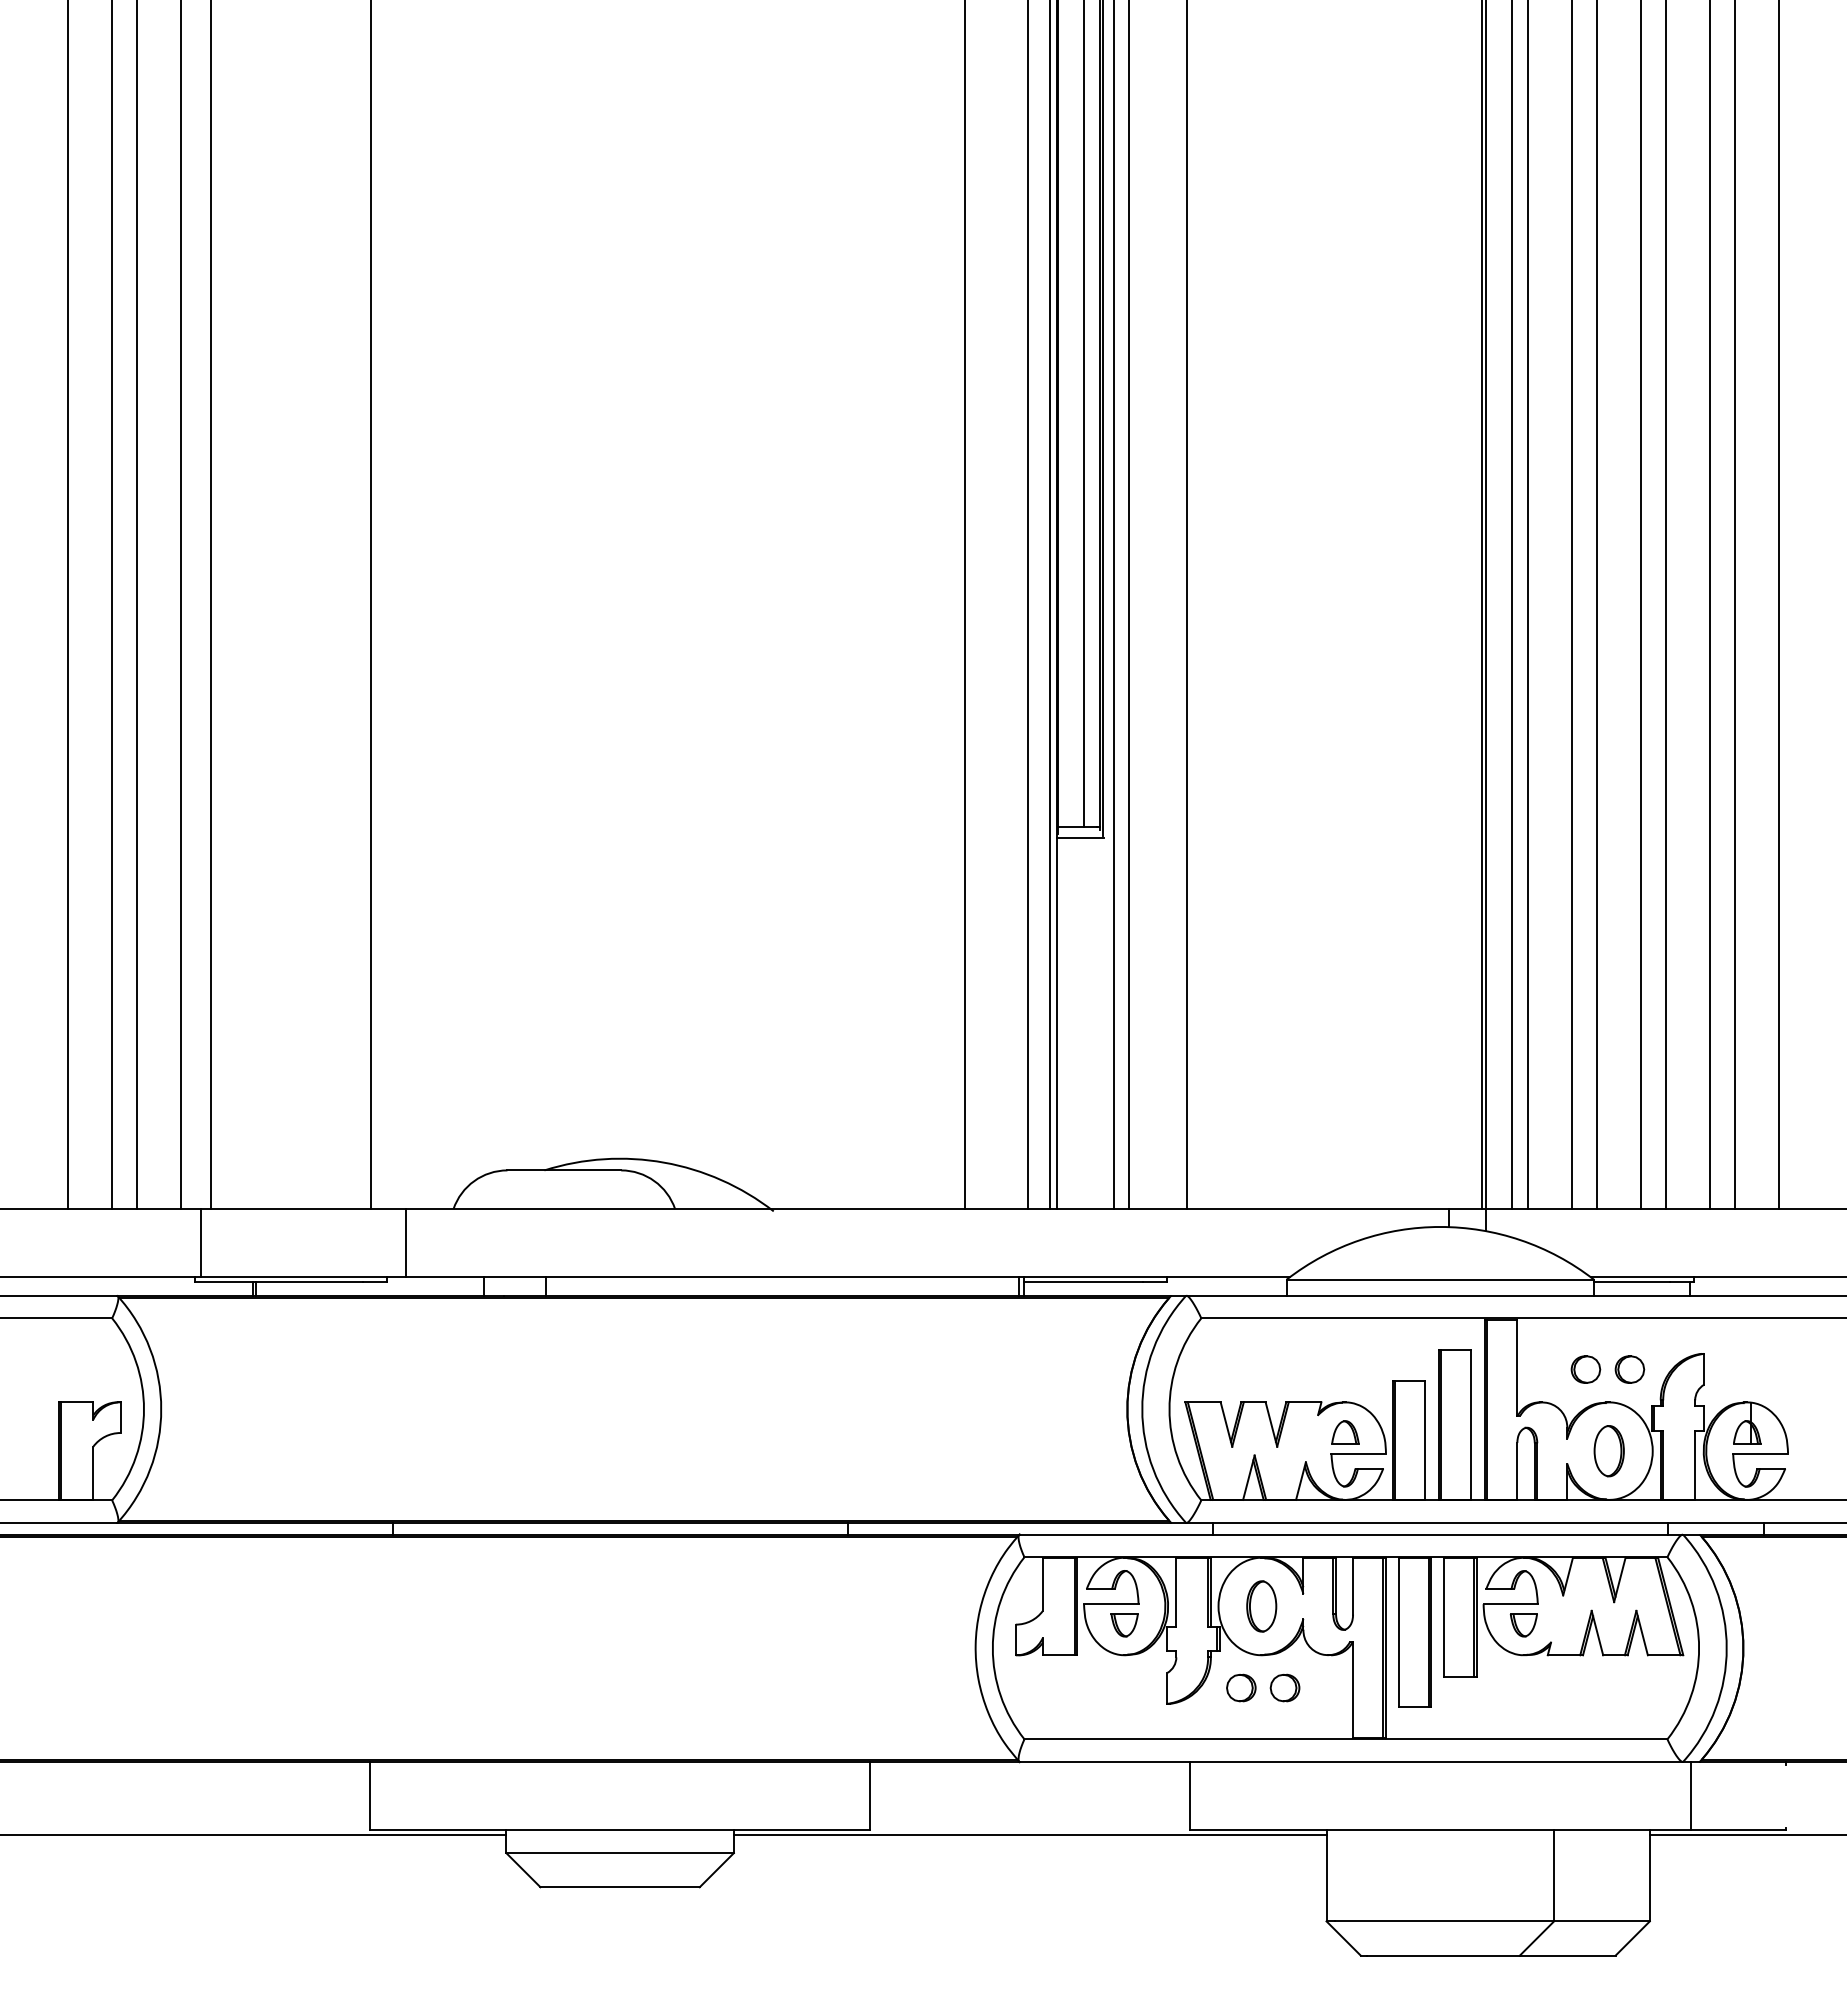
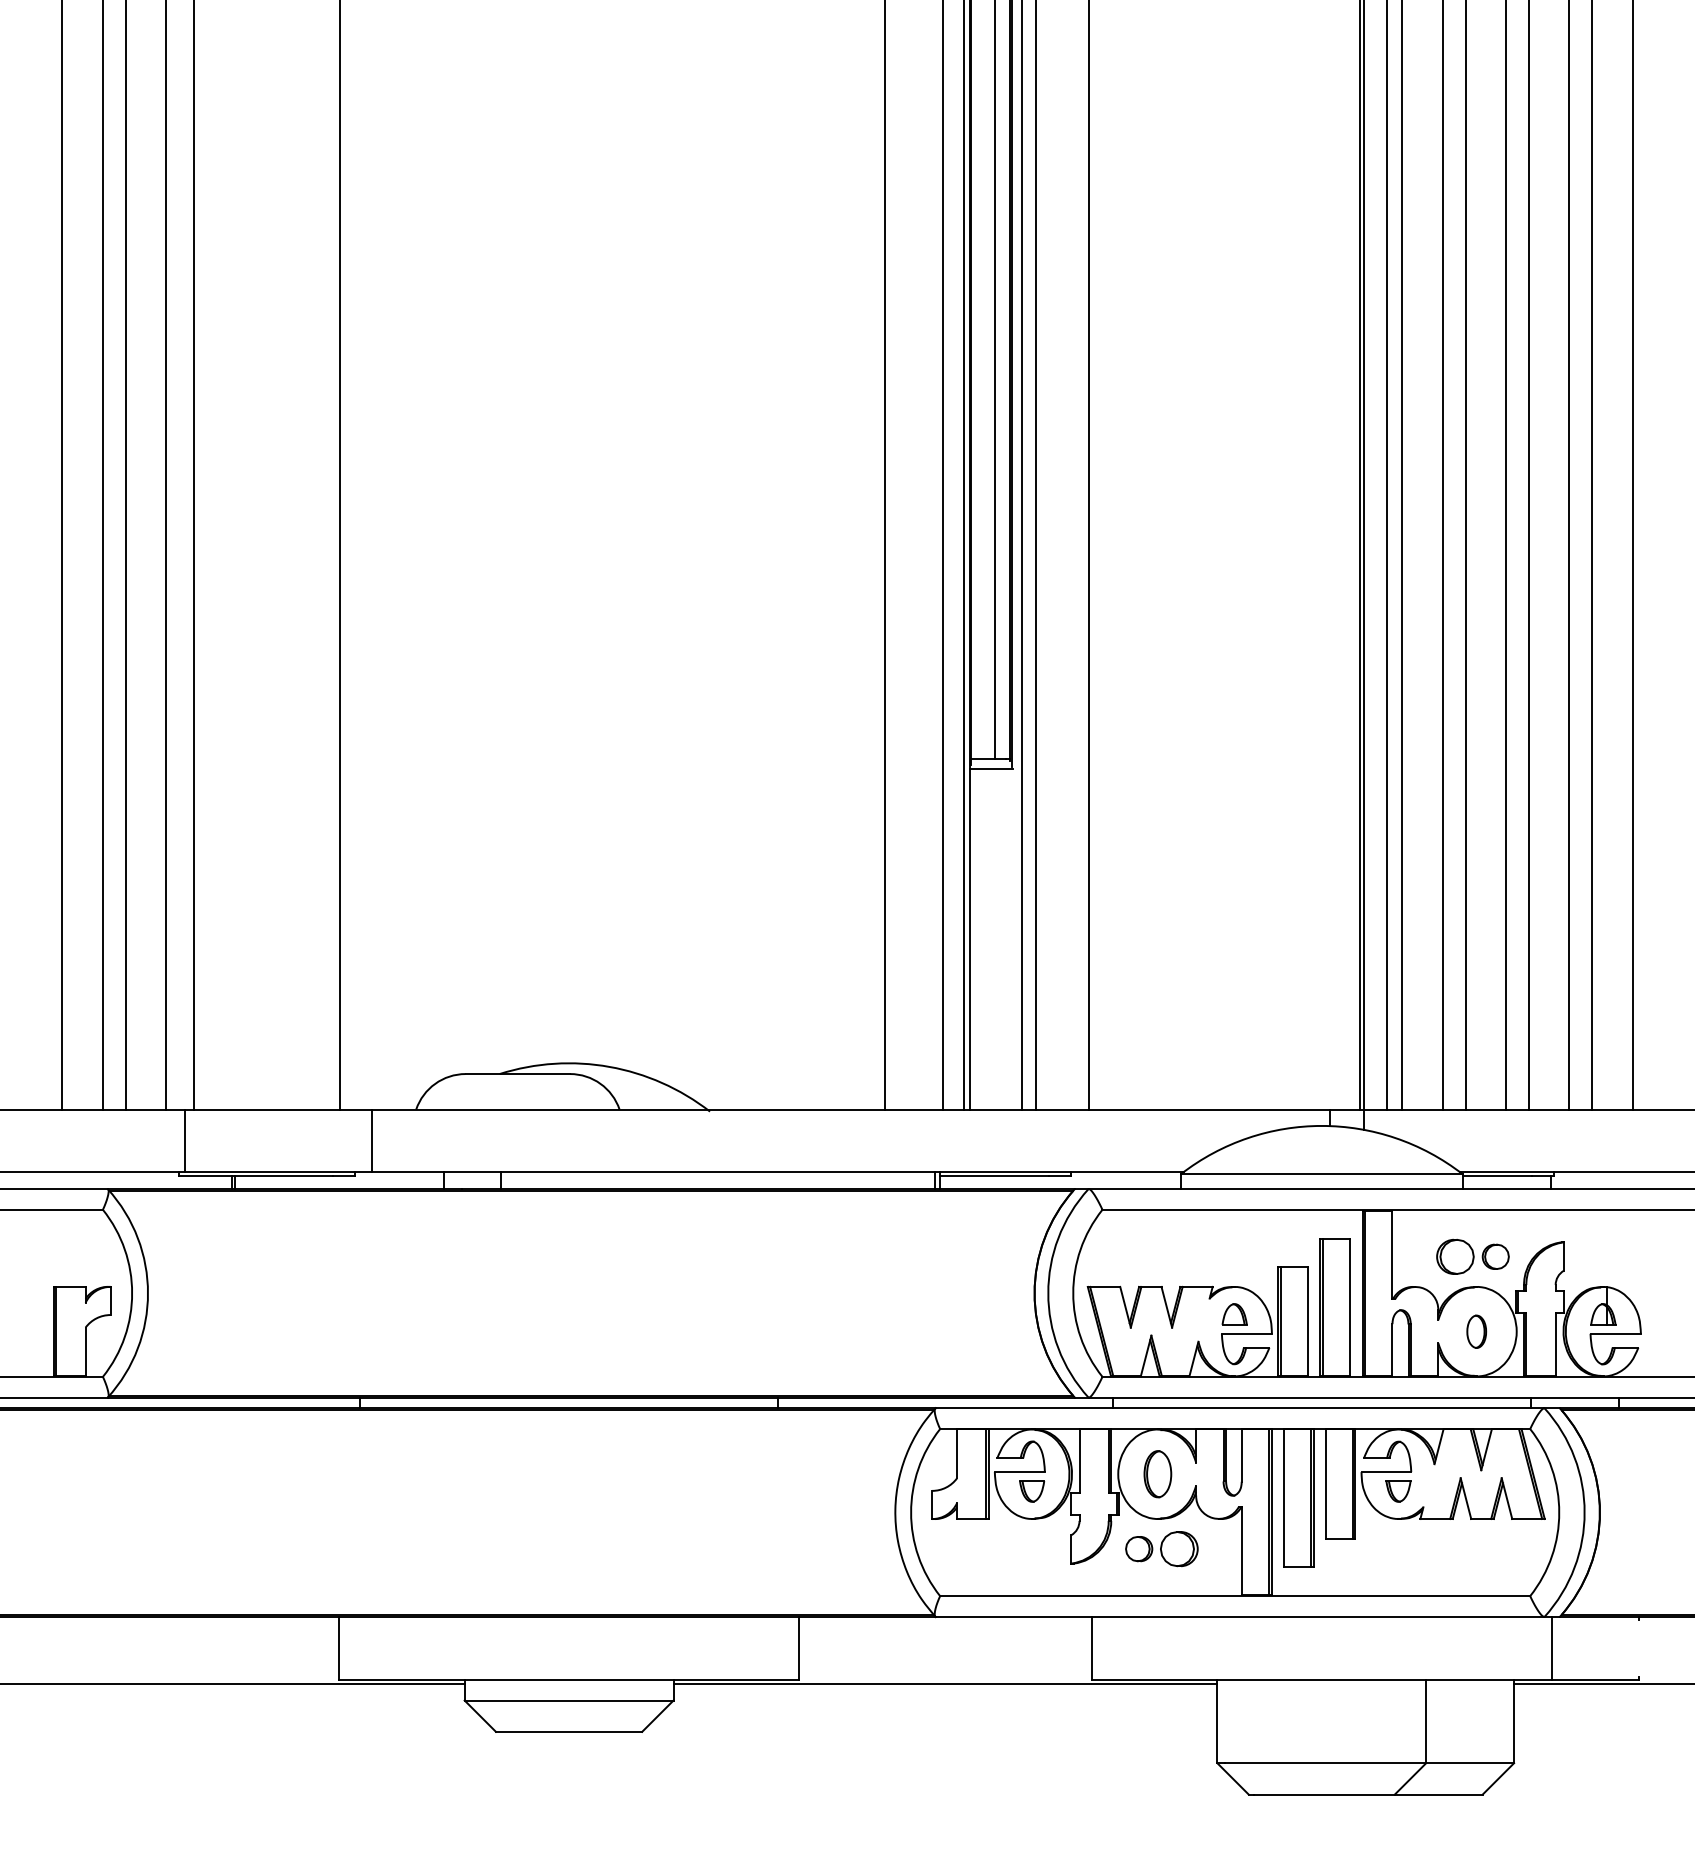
part: (1585, 1369) -> (1455, 1256), size x1.4
part: (1608, 1451) -> (1476, 1331), size x0.7
part: (1284, 1687) -> (1178, 1548), size x1.4

